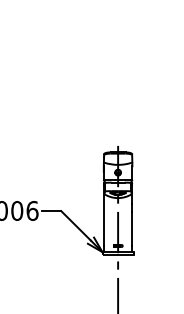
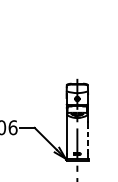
line: (132, 228) -> (88, 140), solid -> dashed

